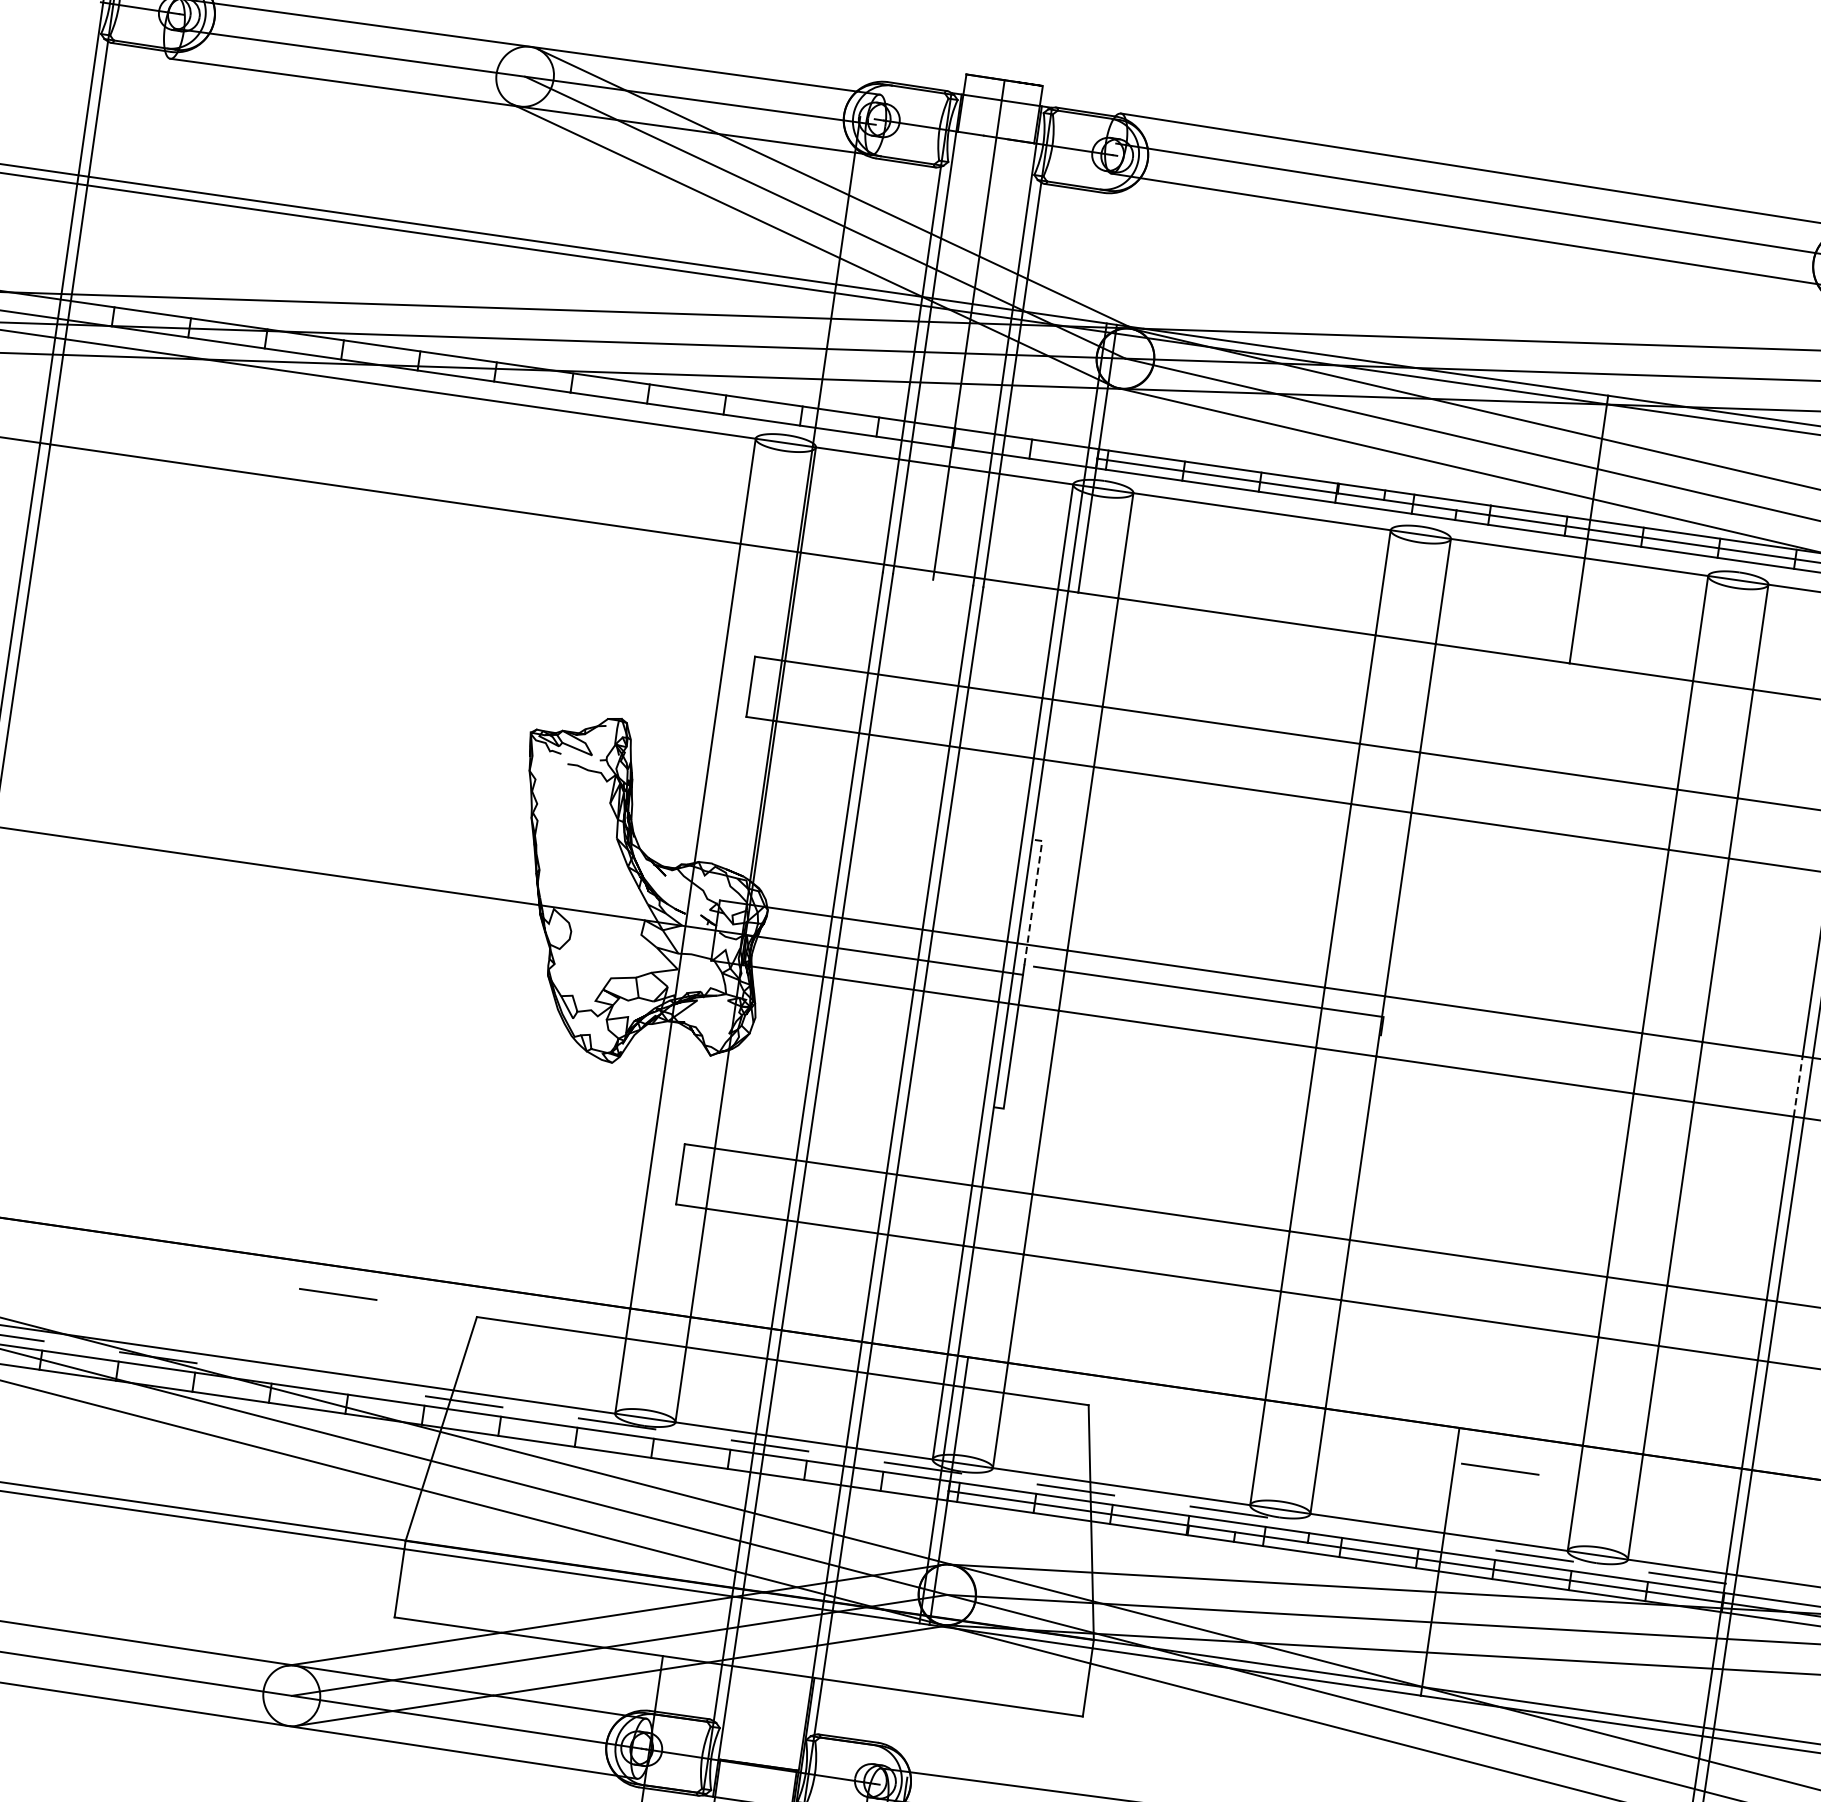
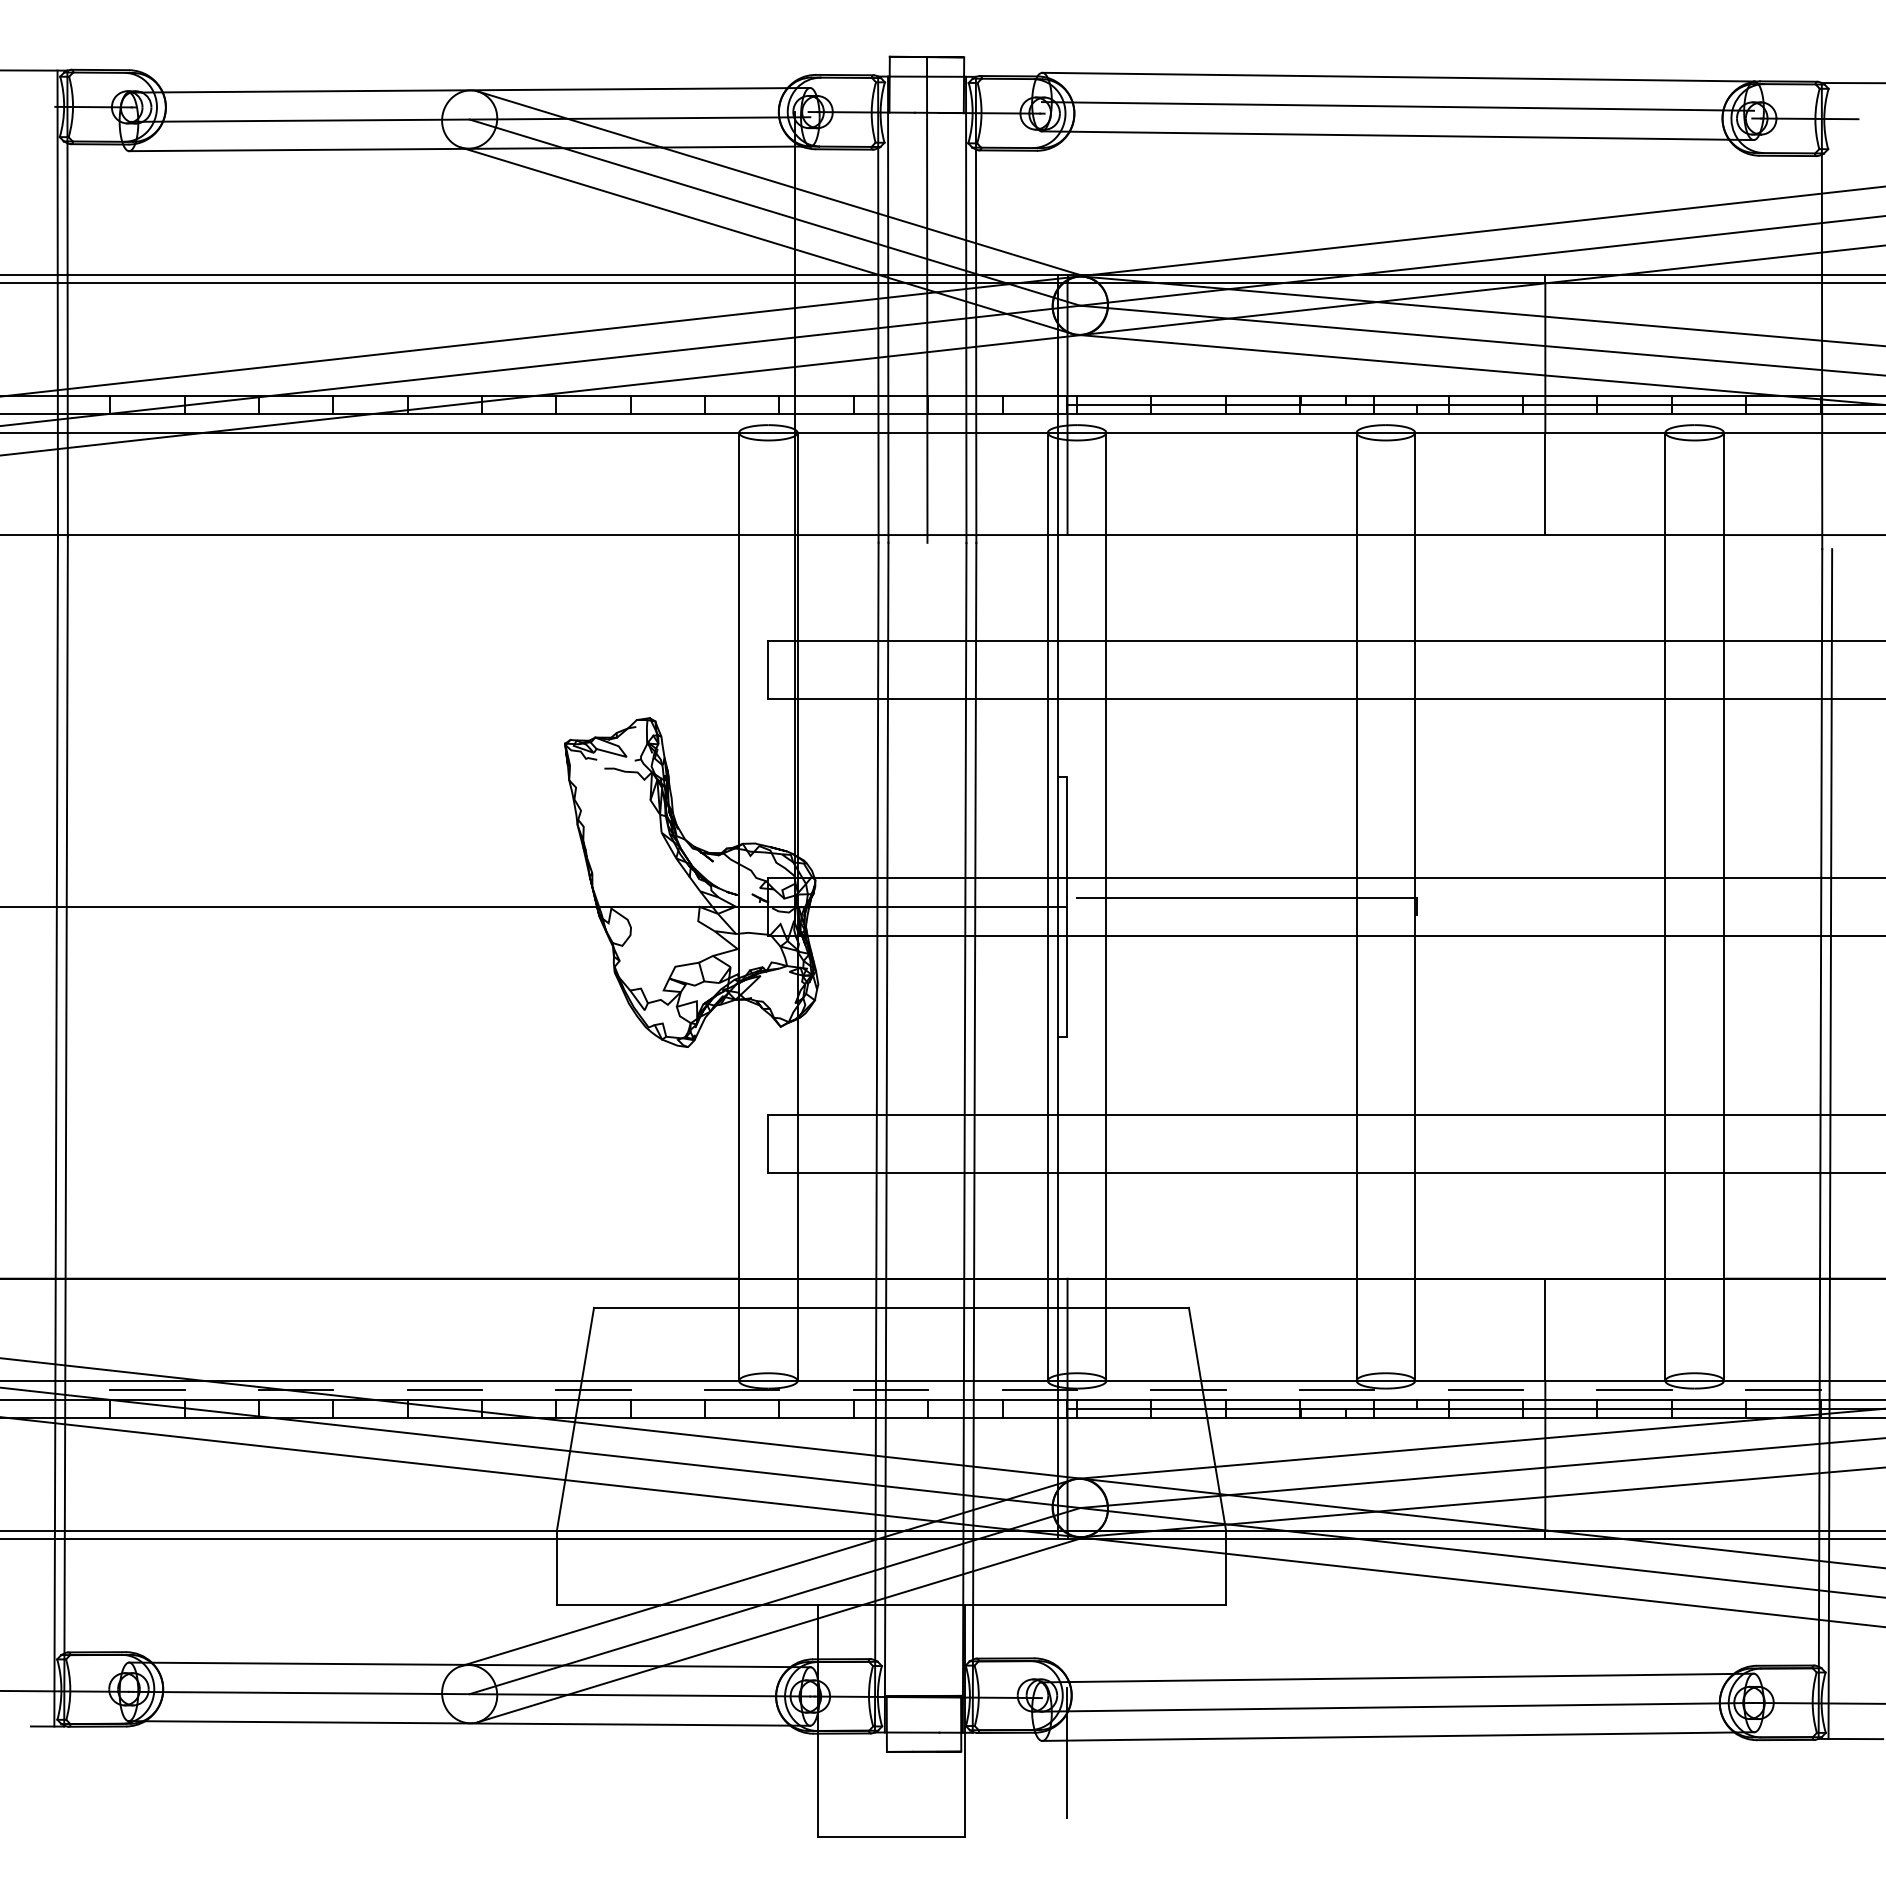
line: (1034, 897) -> (1067, 831), dashed -> solid
line: (1798, 1086) -> (1821, 906), dashed -> solid
line: (338, 1293) -> (444, 1389), moved
line: (1500, 1468) -> (1485, 1389), moved

